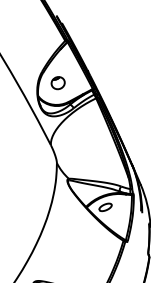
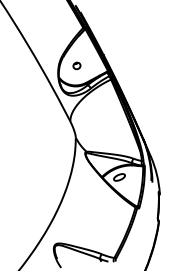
part: (57, 82) -> (76, 65), size x0.6

